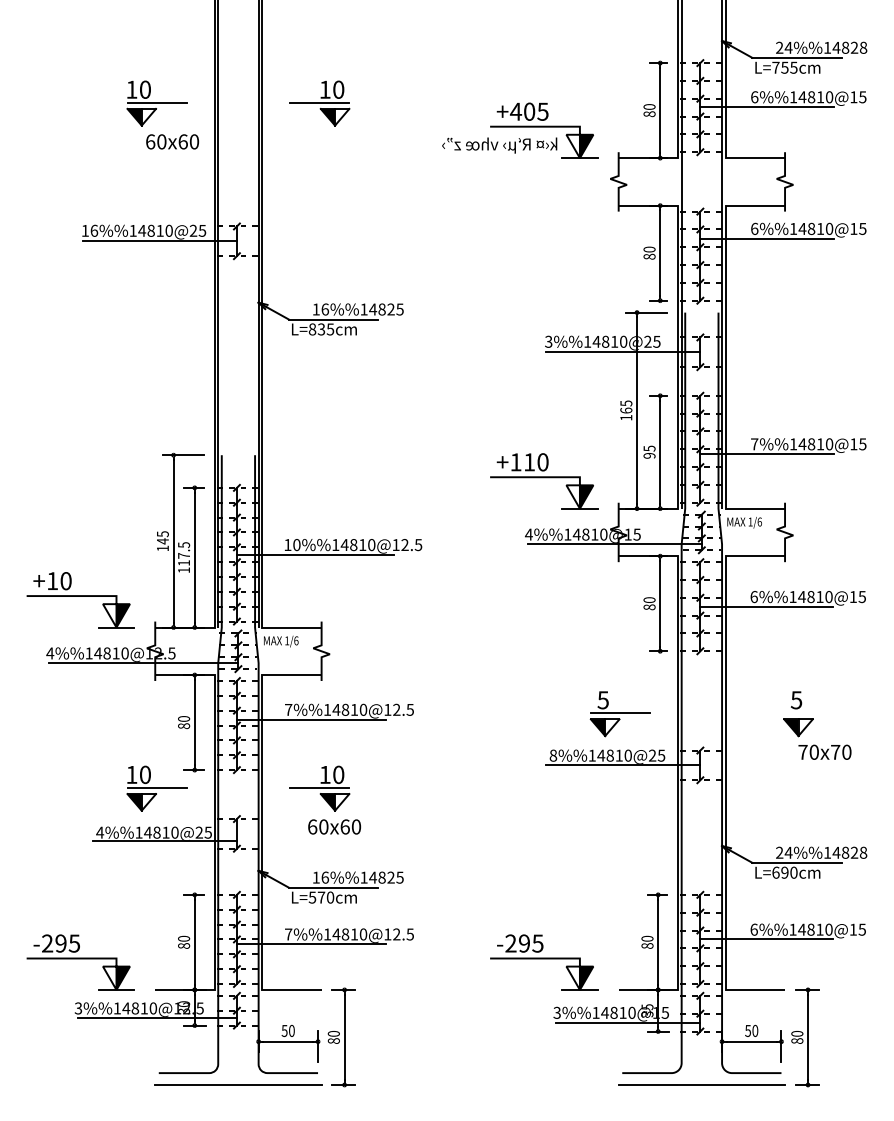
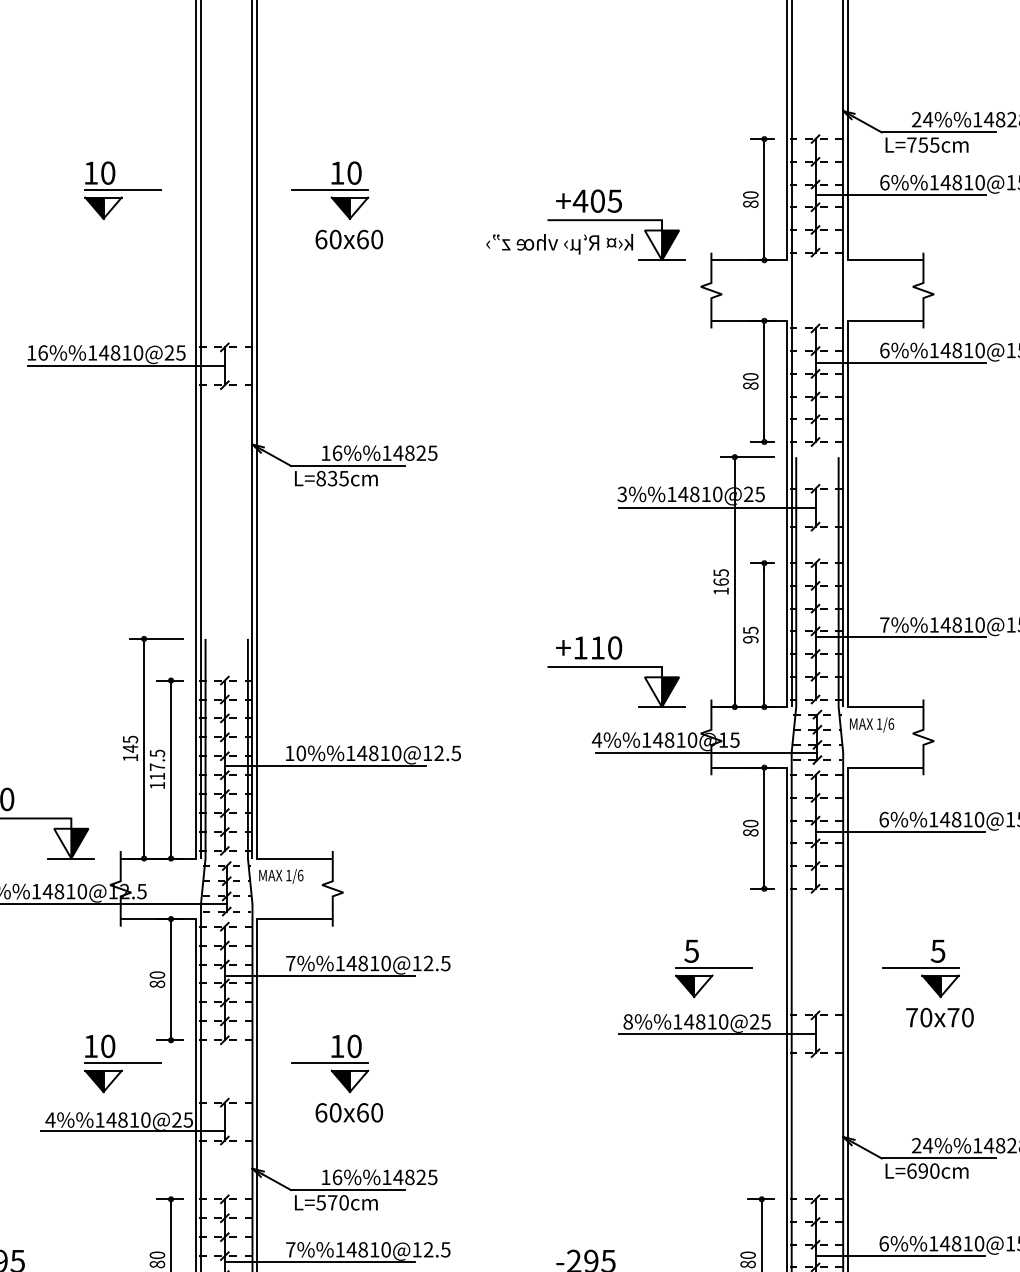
text: (172, 141) -> (349, 239), moved
line: (782, 713) -> (920, 968), added
text: (824, 751) -> (939, 1016), moved

